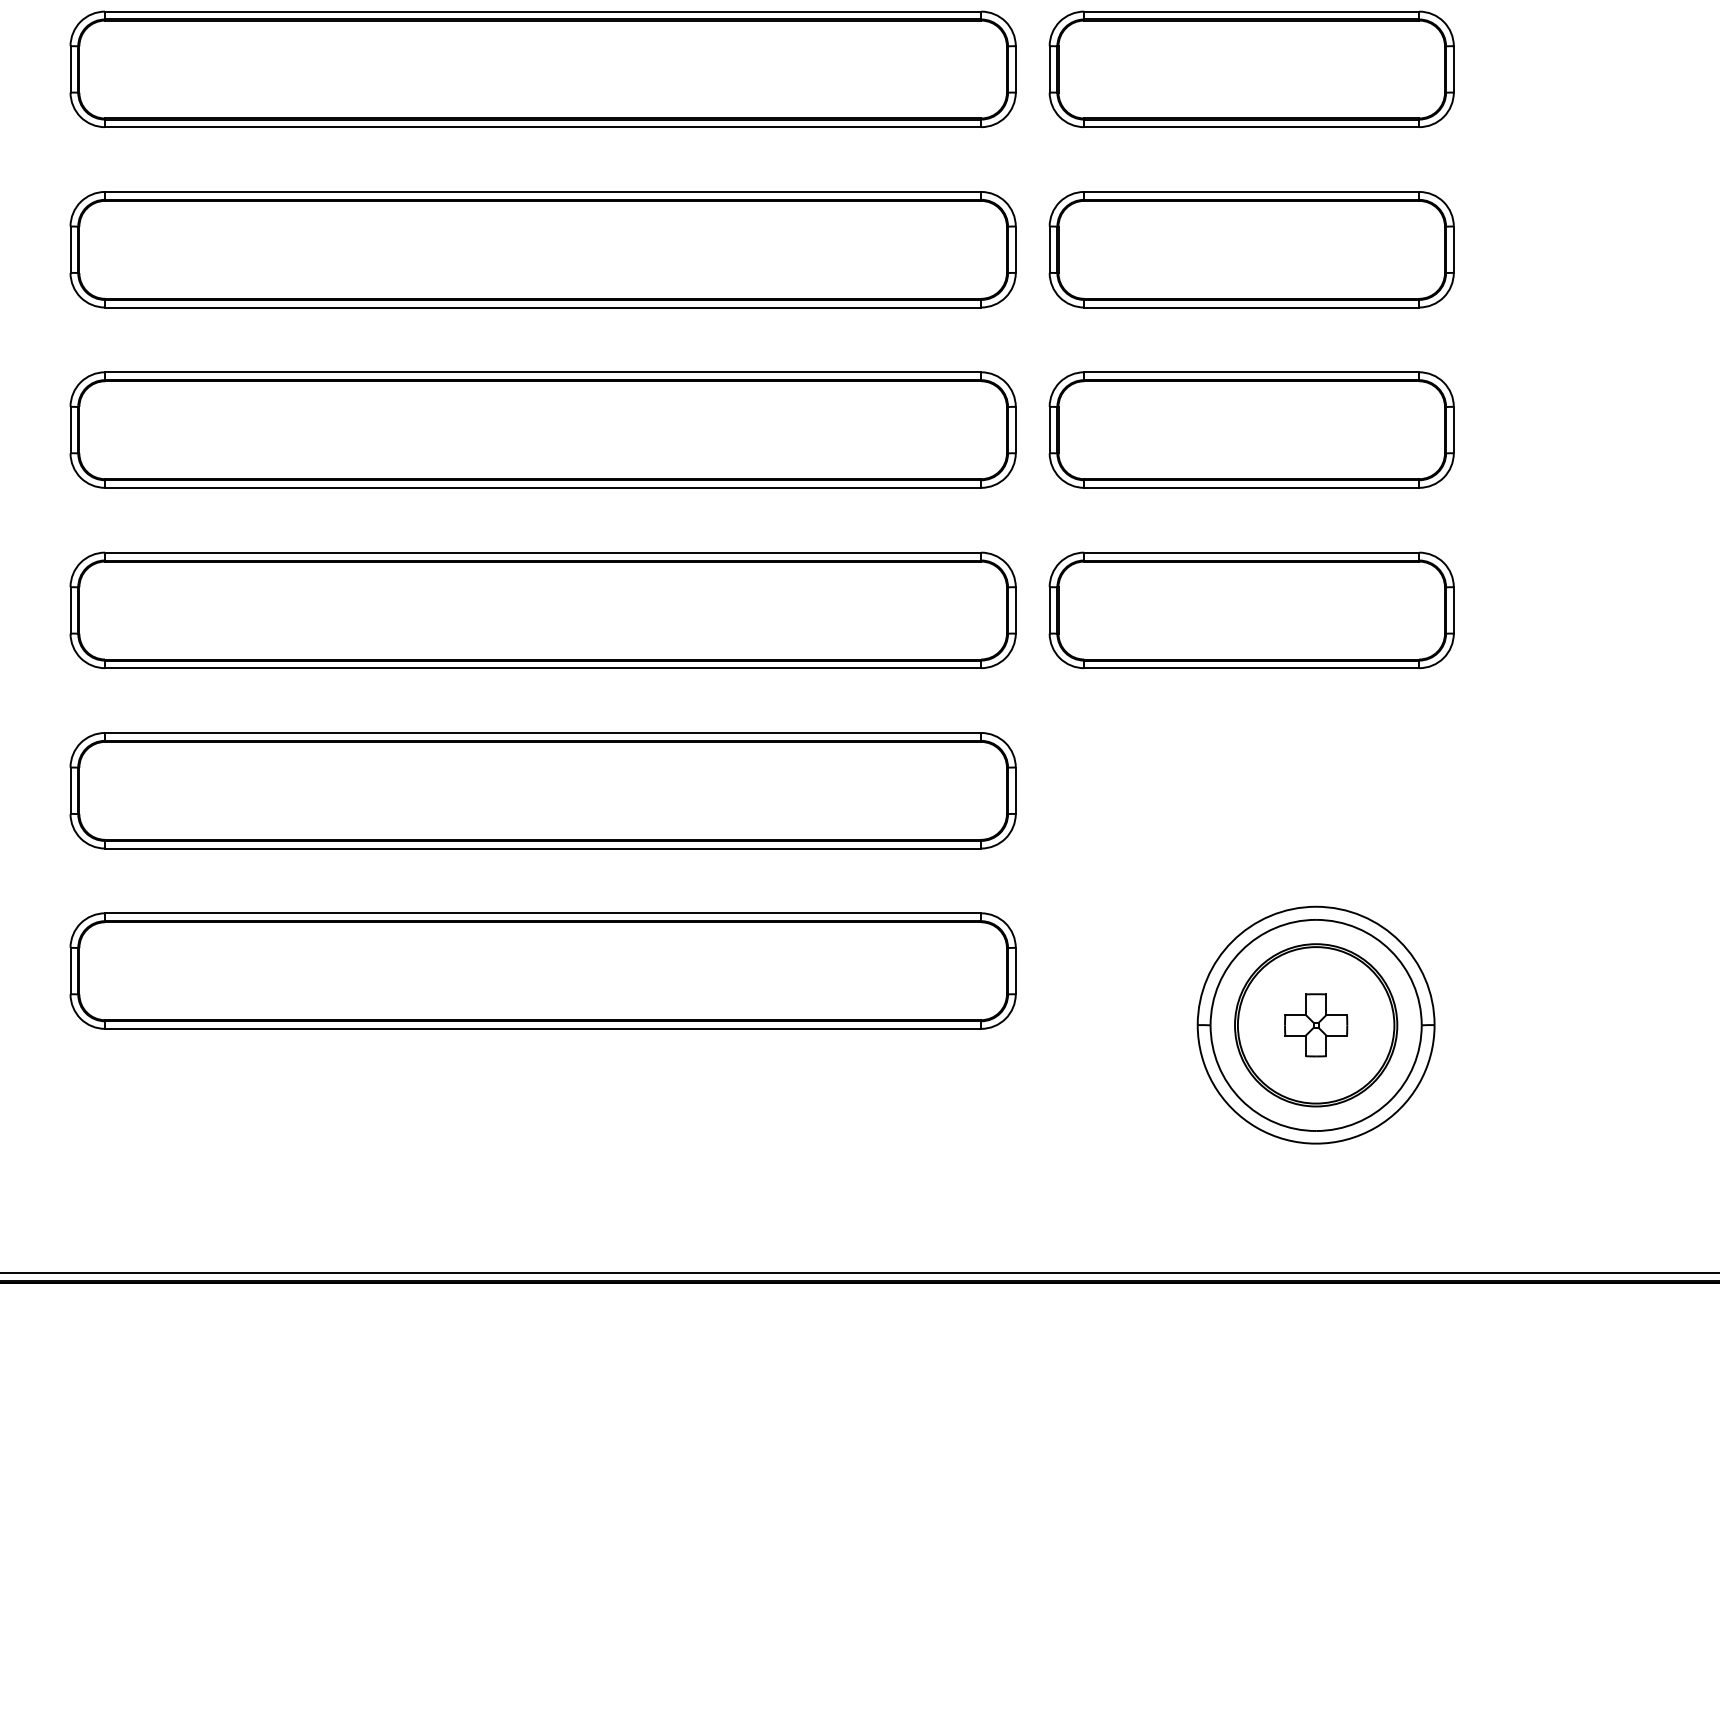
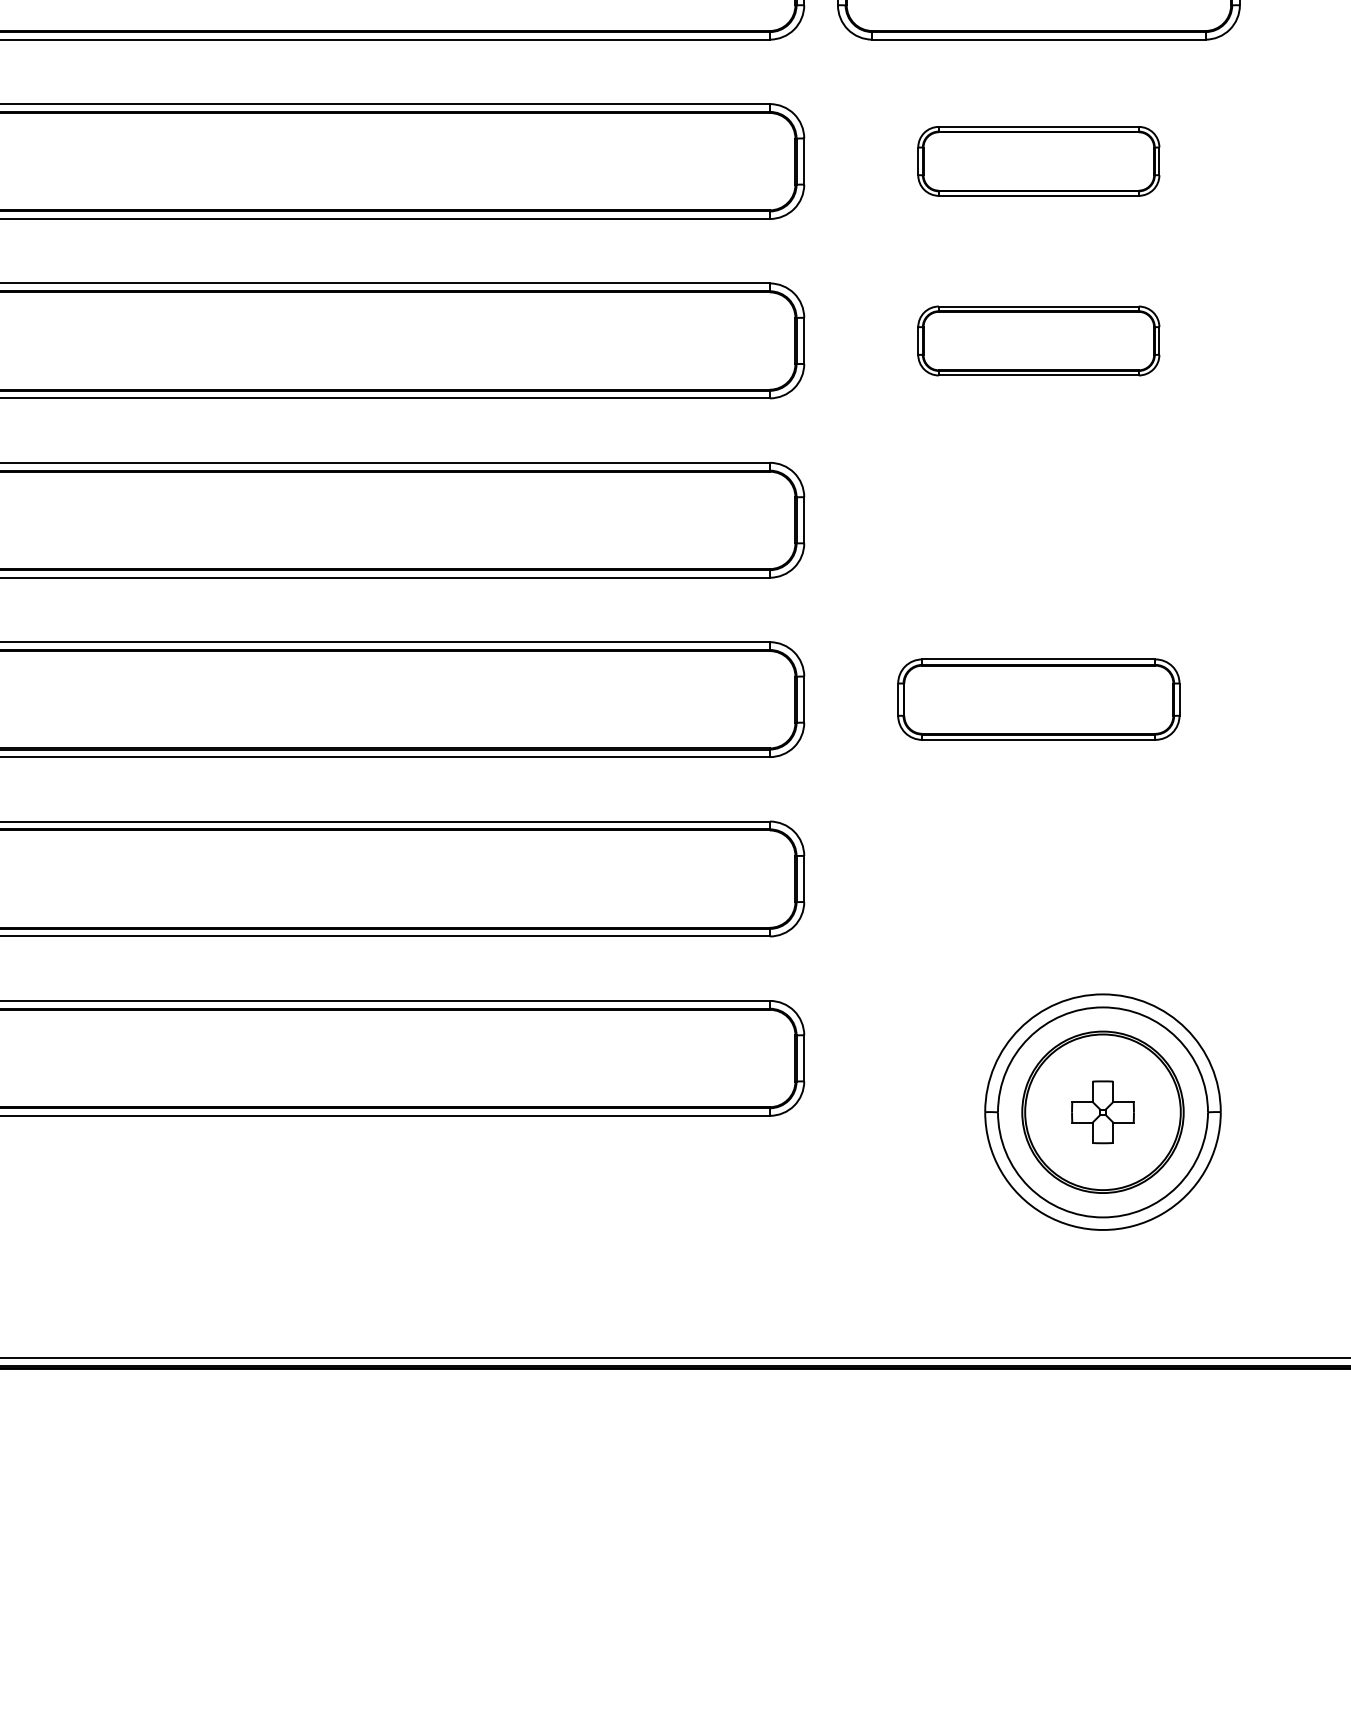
part: (1251, 68) -> (1038, 160), size x0.6
part: (1251, 249) -> (1038, 340), size x0.6
part: (1251, 429) -> (1038, 519), removed
part: (1251, 610) -> (1038, 699), size x0.7

